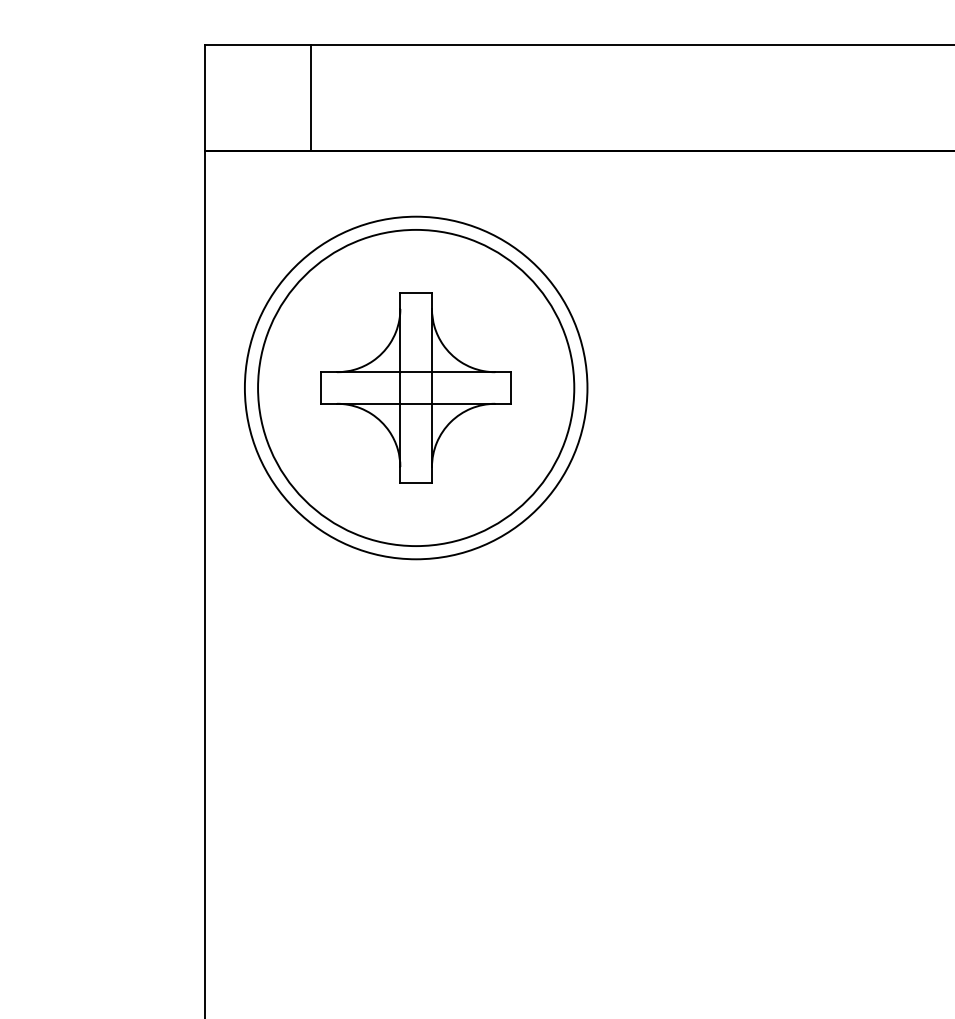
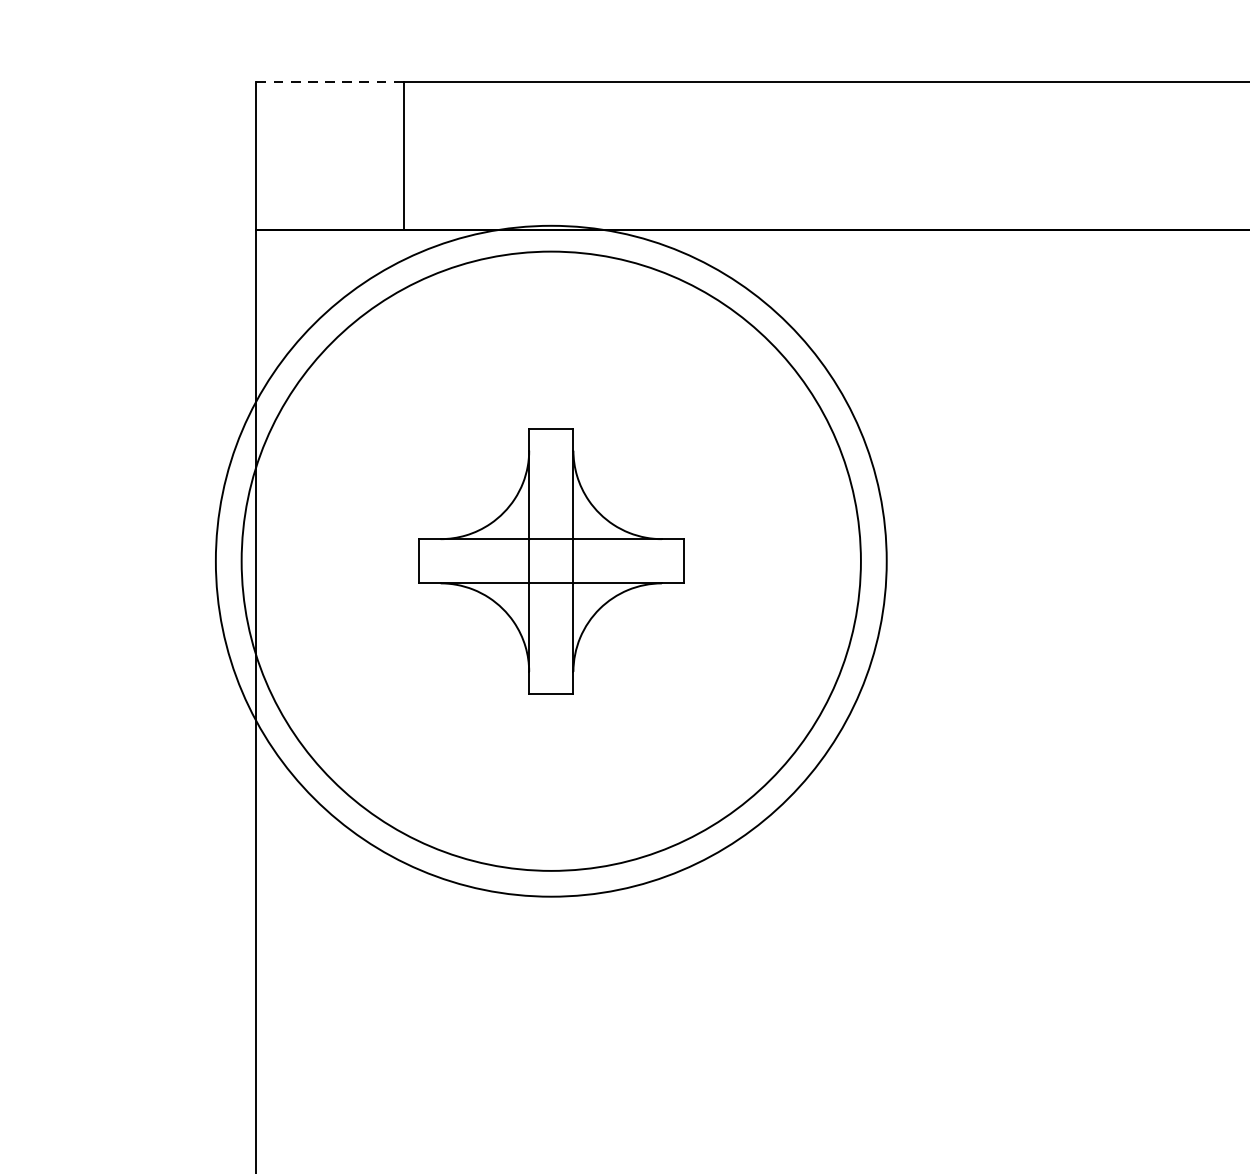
line: (258, 45) -> (330, 82), solid -> dashed
circle: (415, 387) -> (550, 560), size x1.4
circle: (416, 387) -> (551, 560), size x1.4

